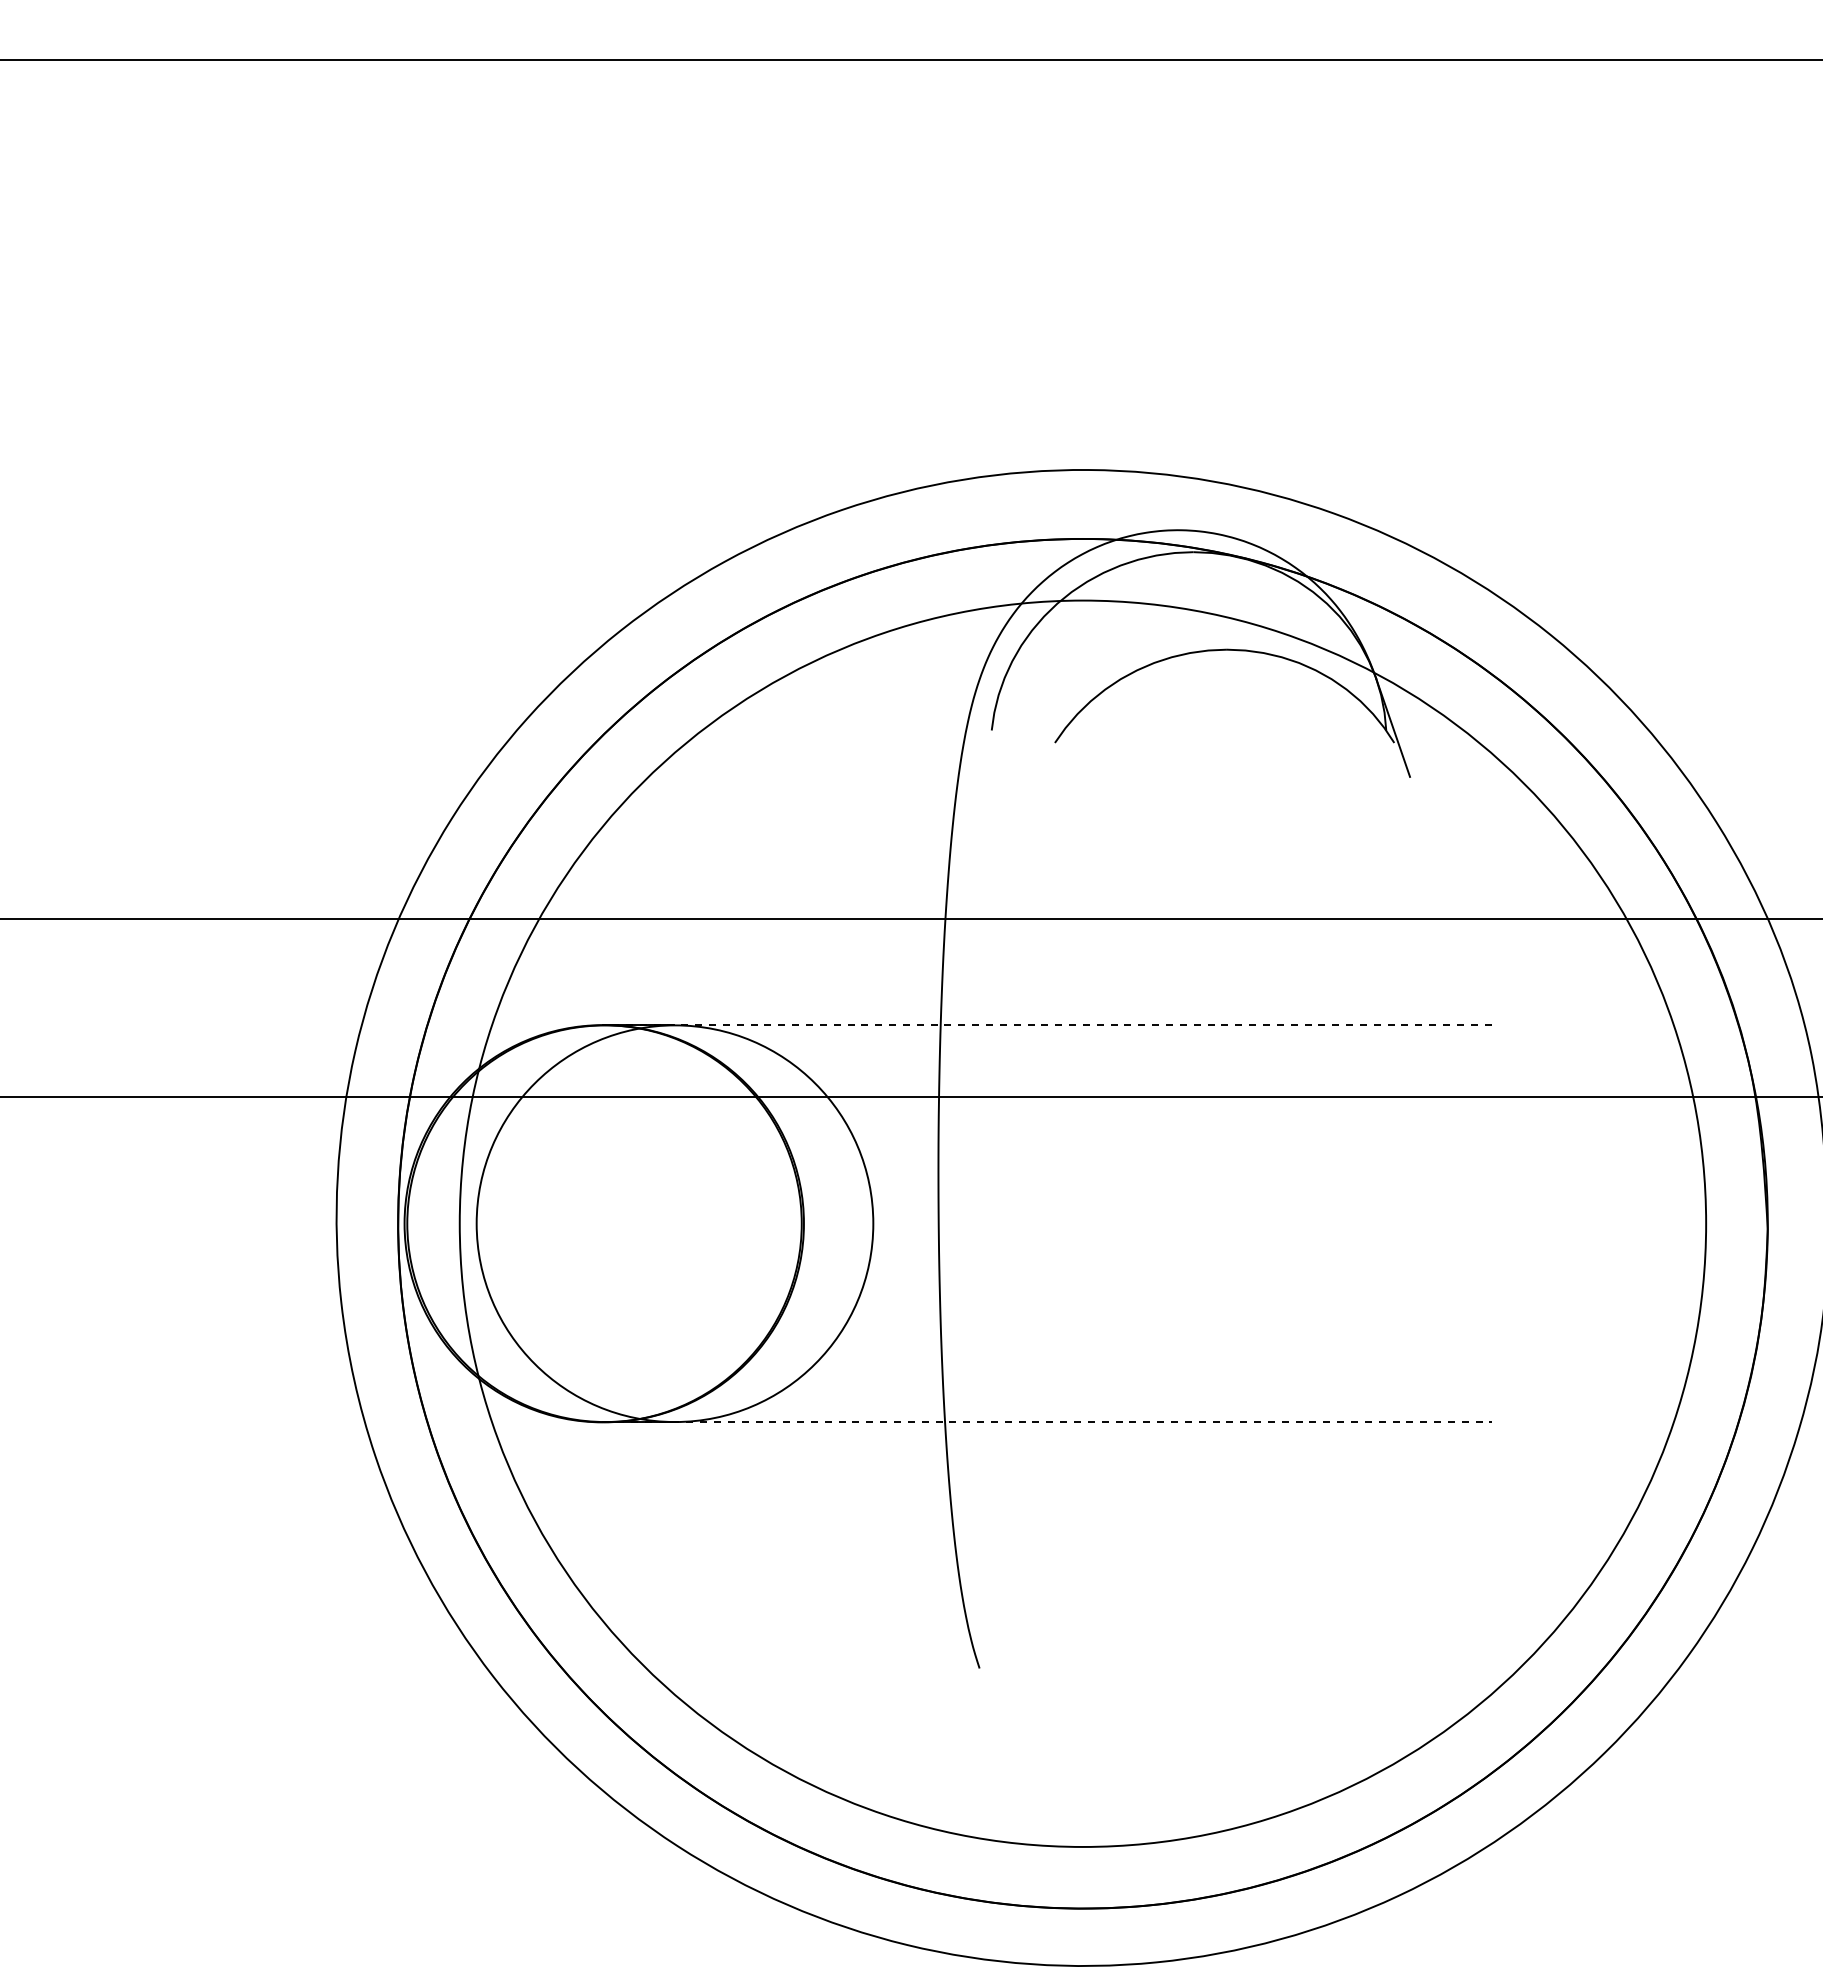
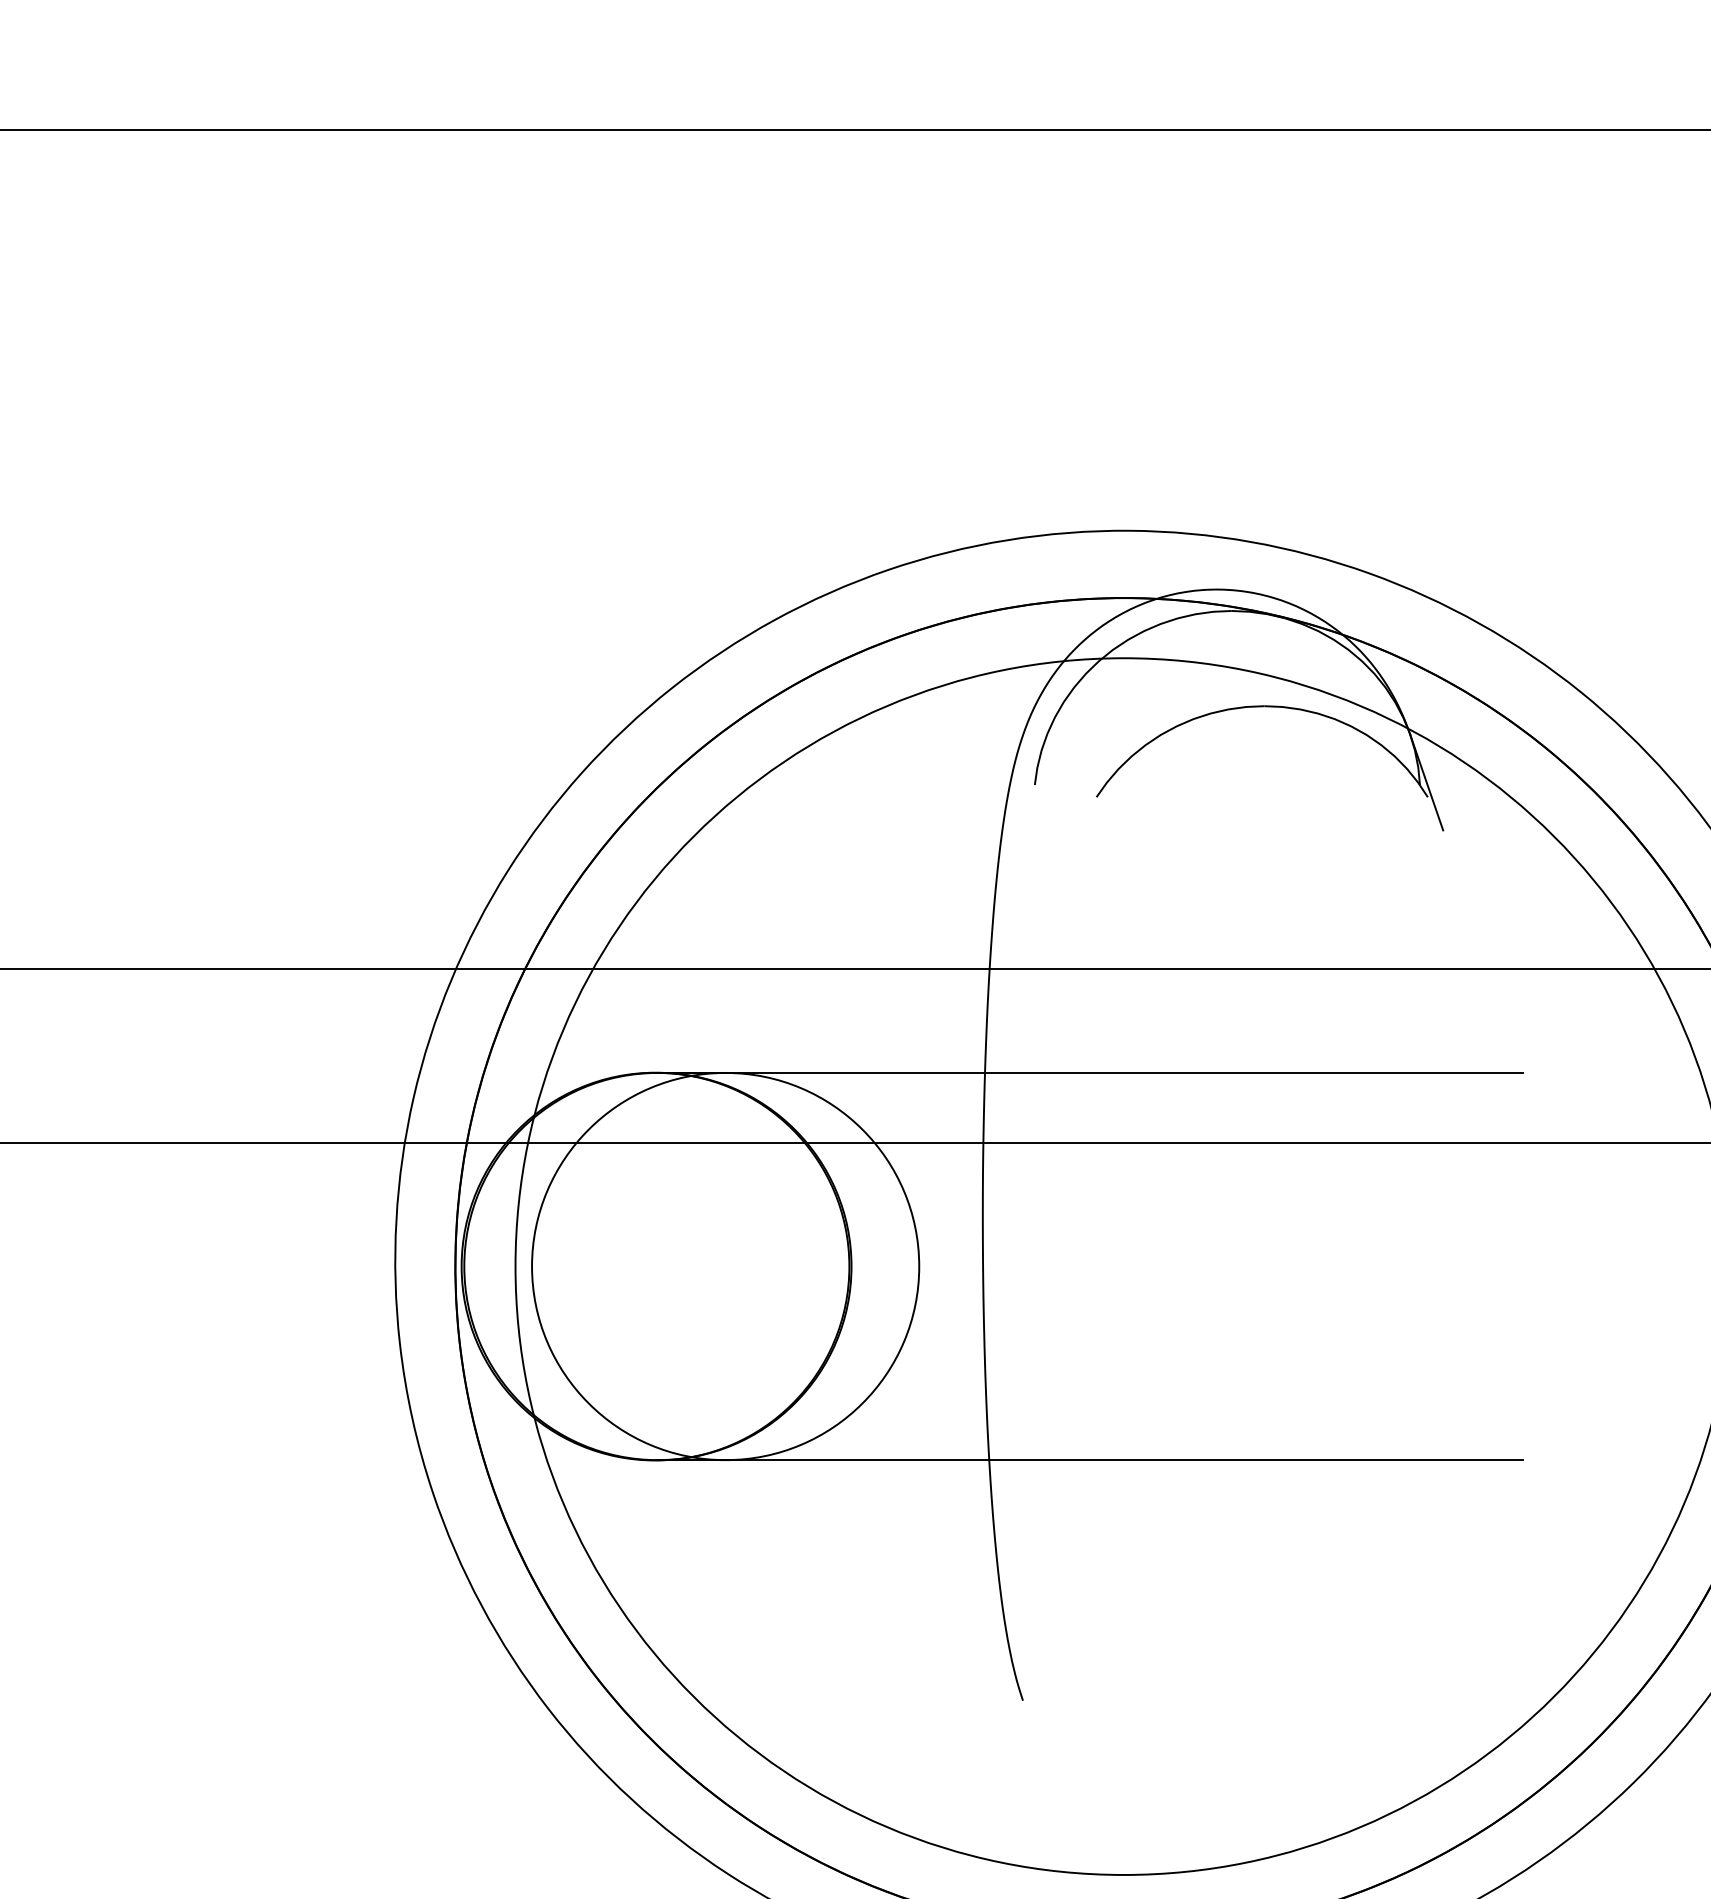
line: (1046, 1025) -> (1088, 1073), dashed -> solid
line: (1047, 1422) -> (1089, 1460), dashed -> solid

